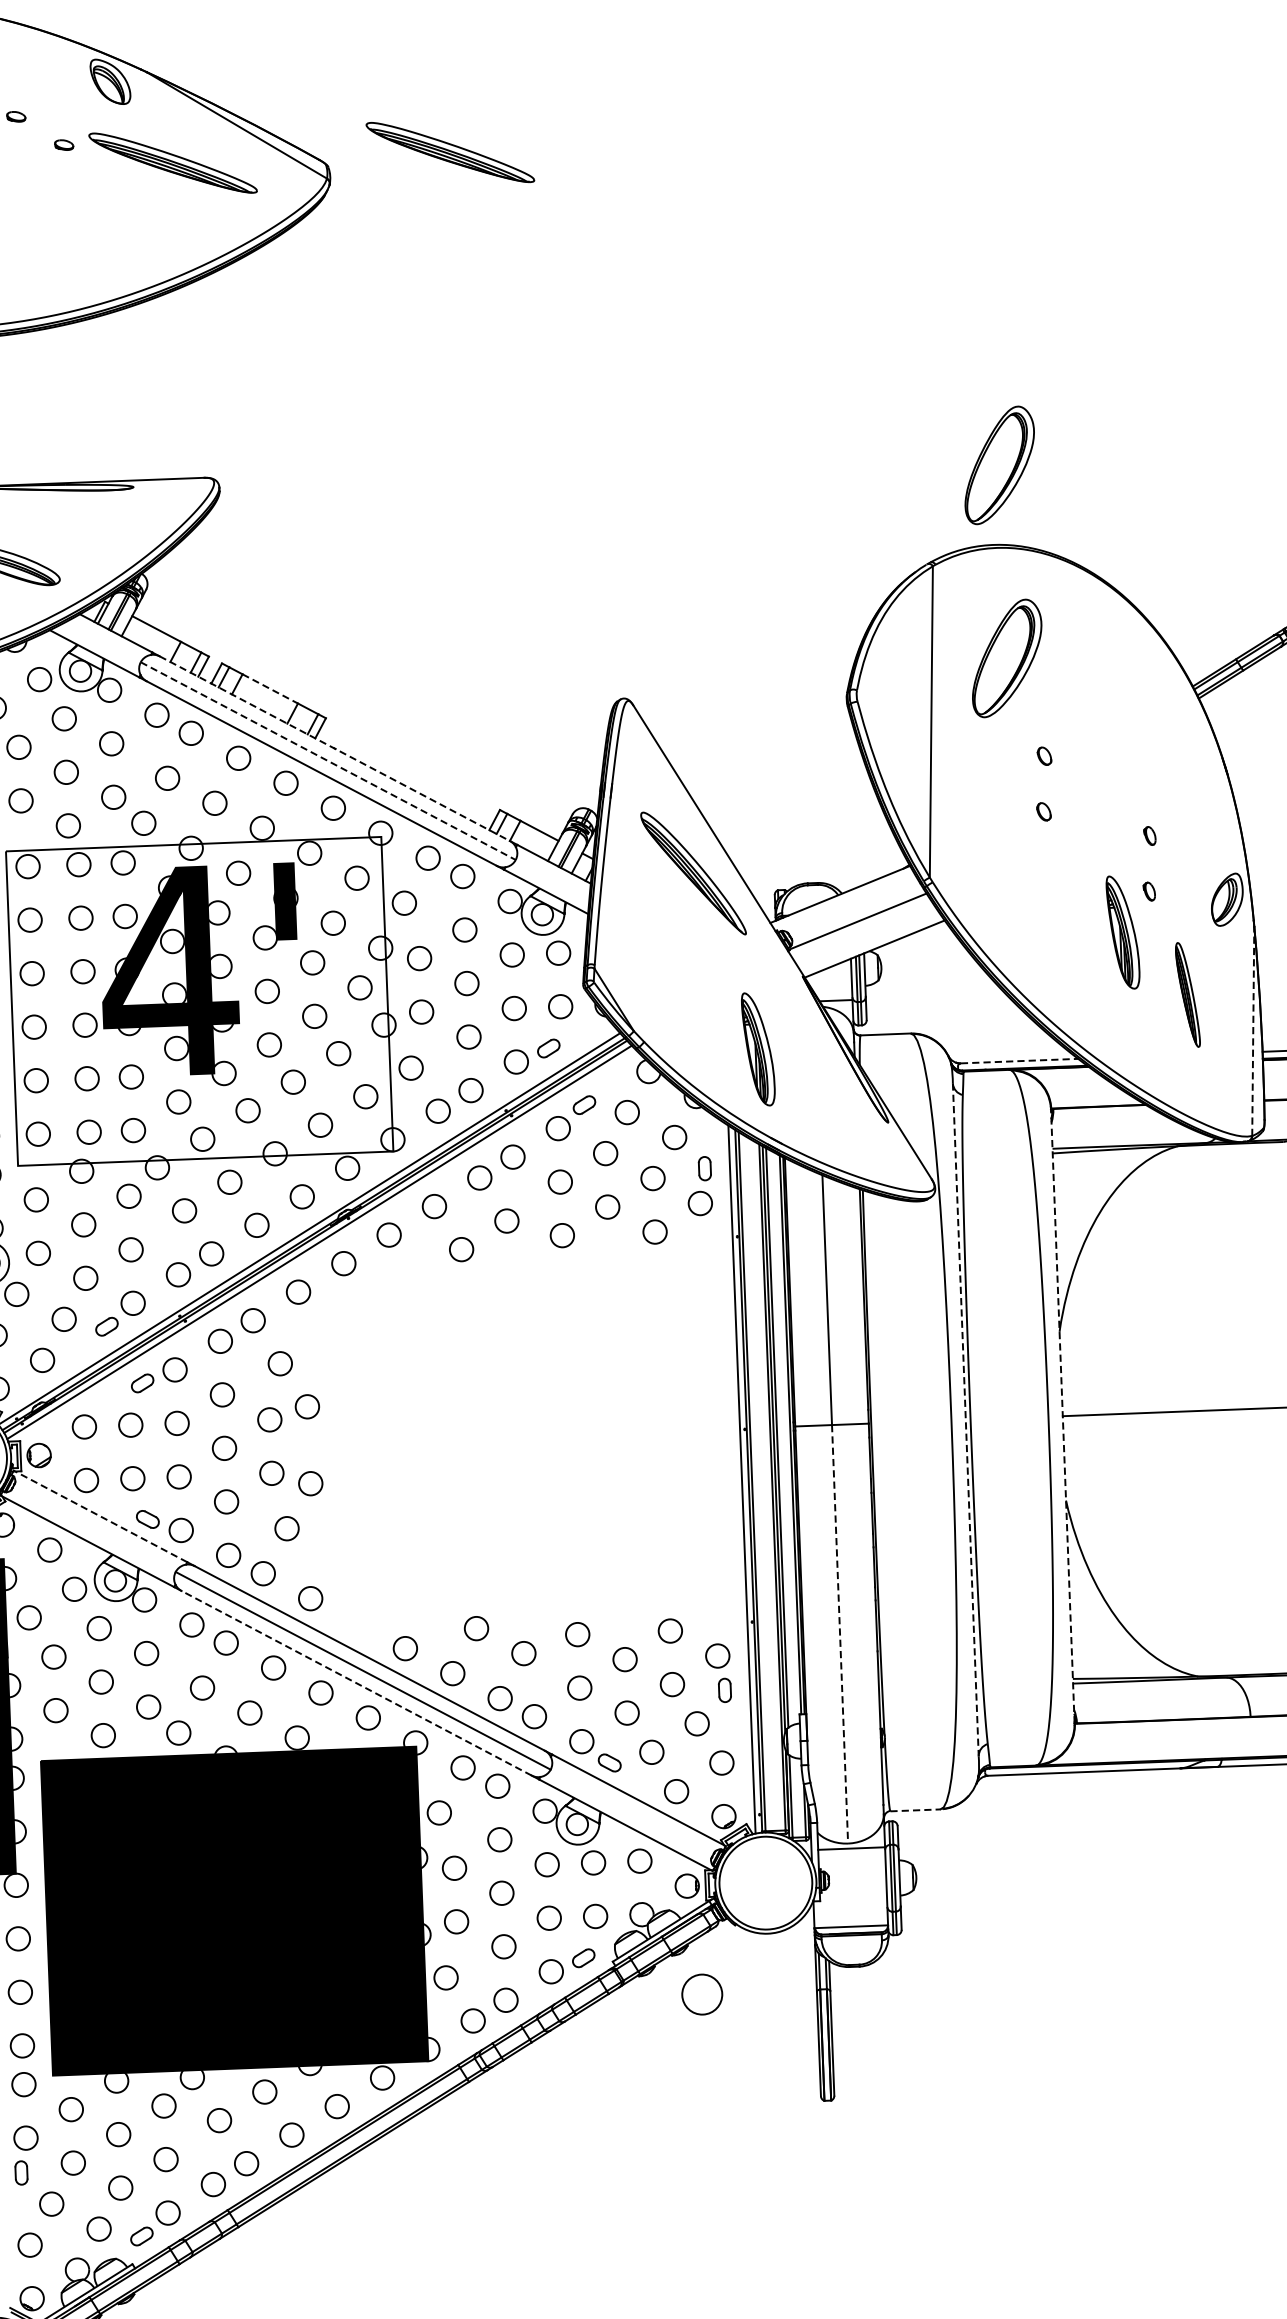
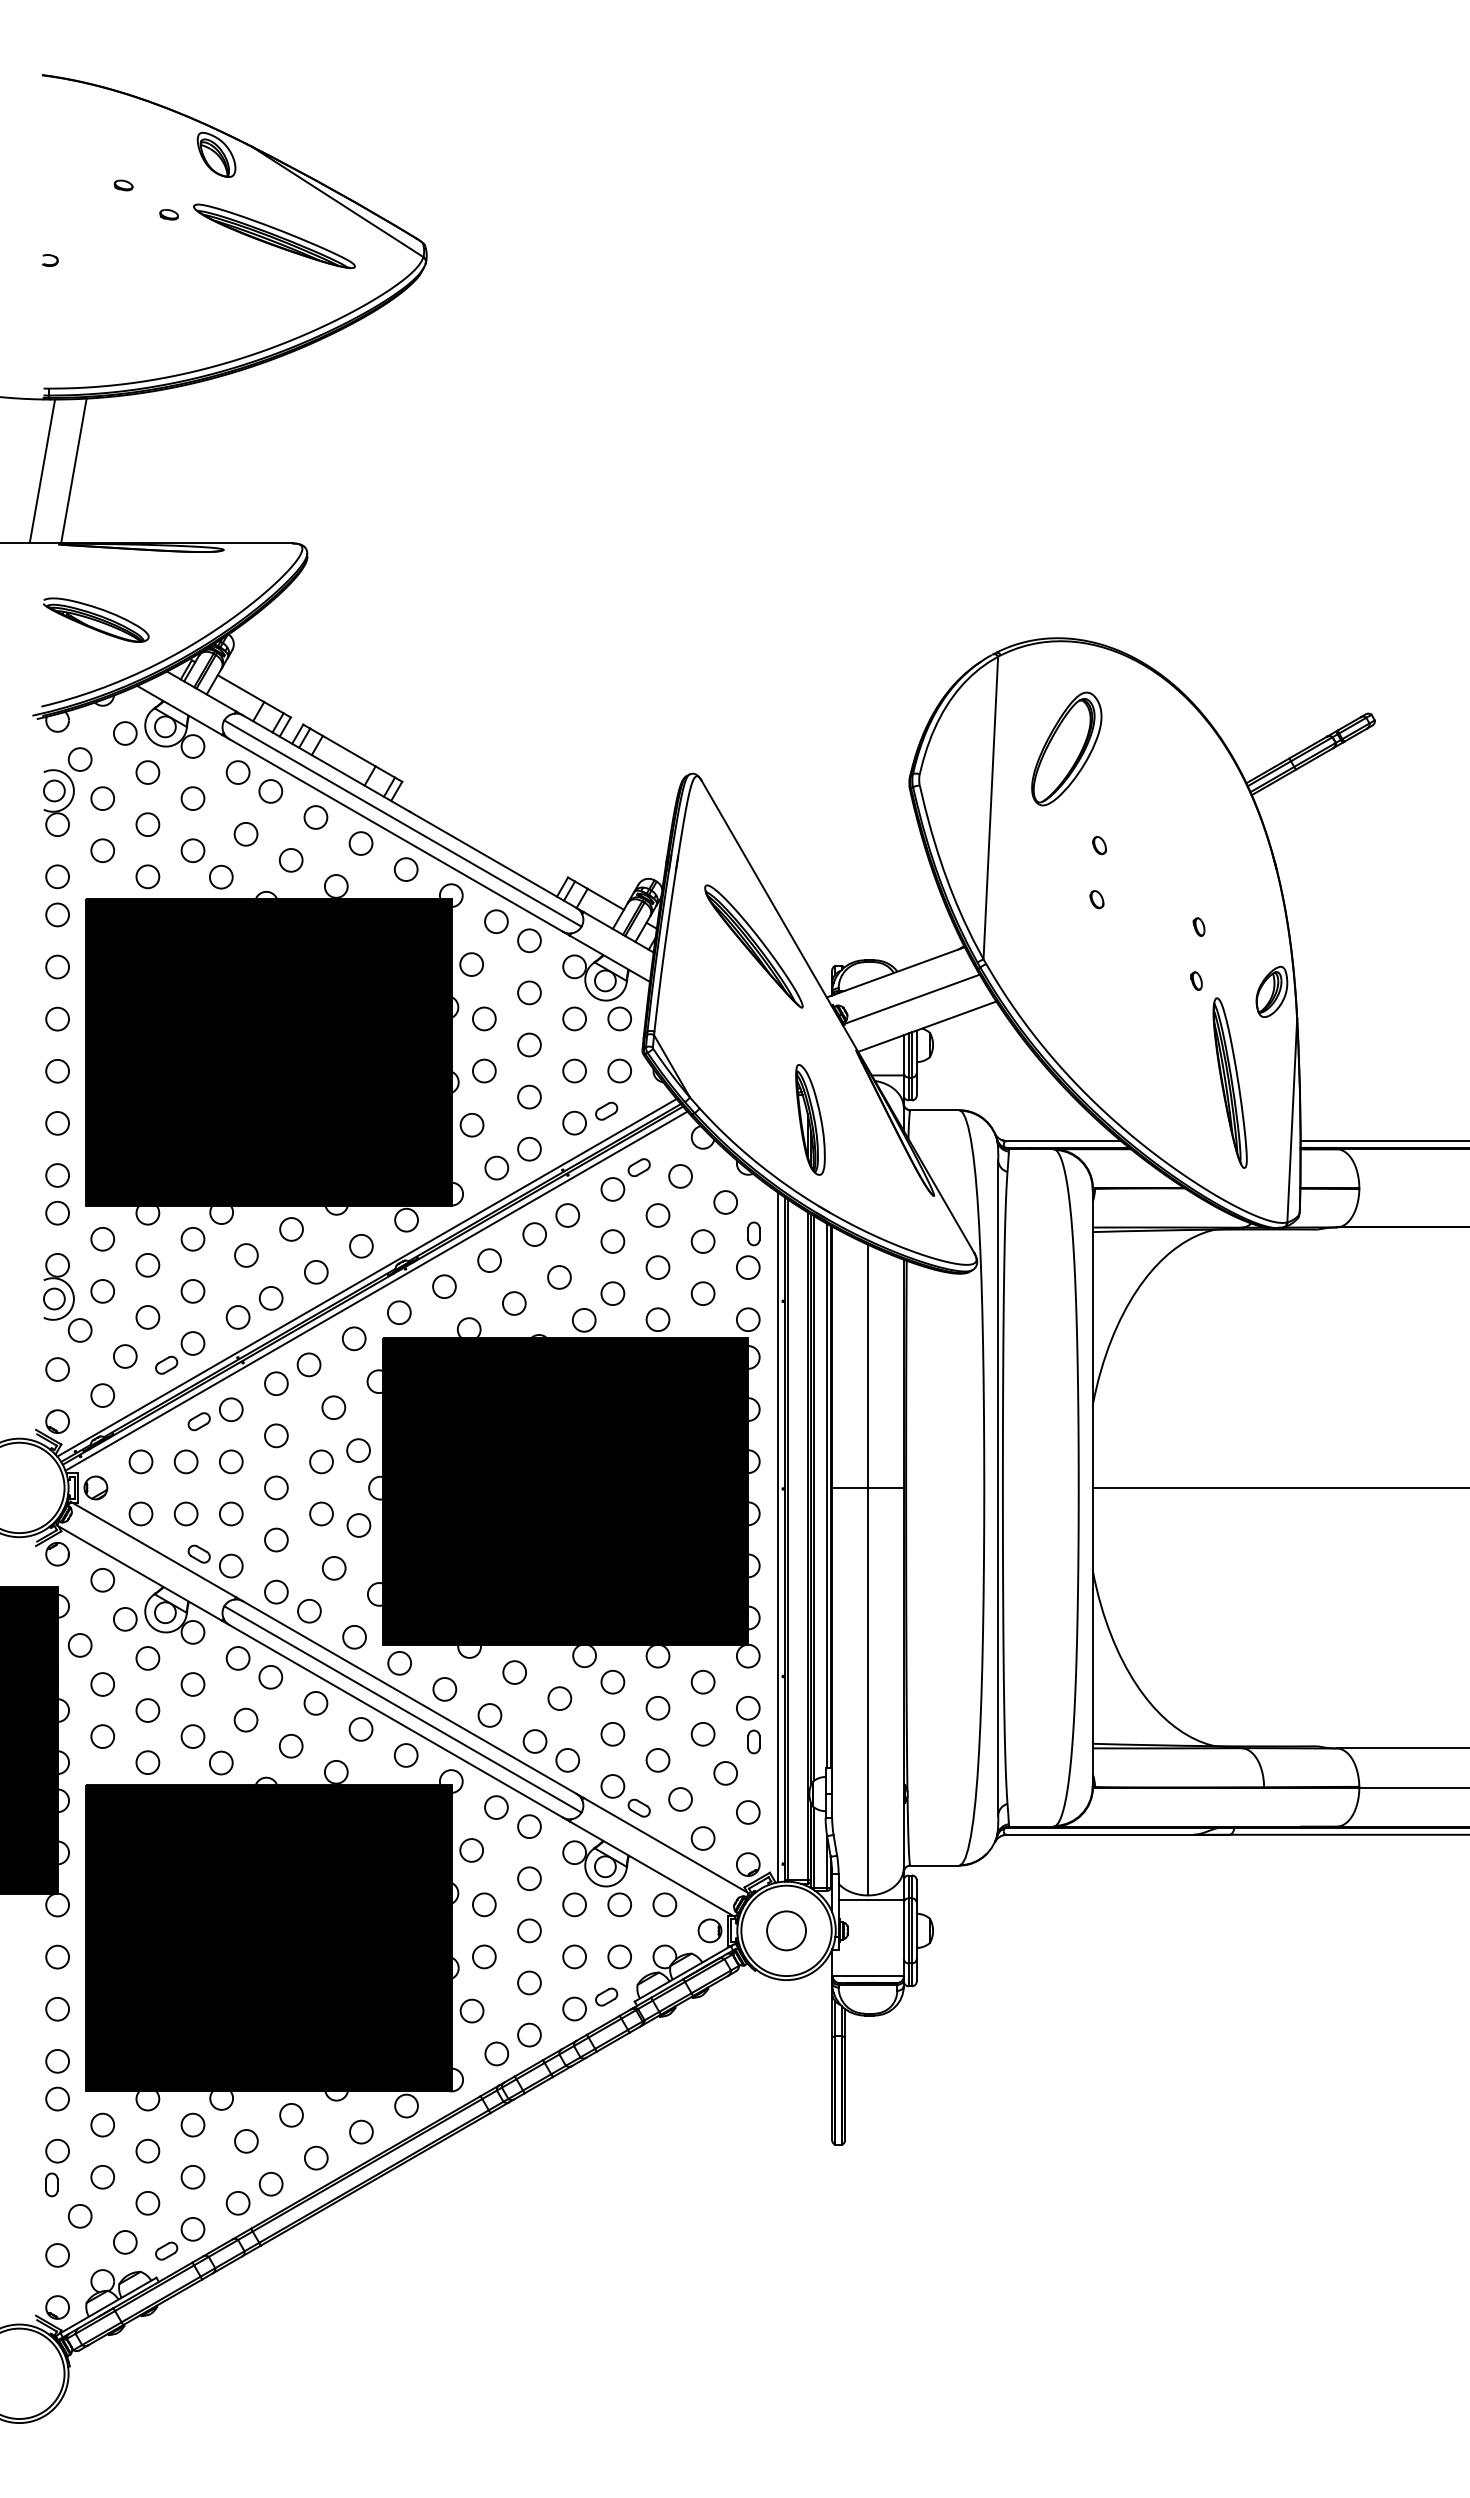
part: (450, 152) -> (544, 236), removed
part: (999, 464) -> (1066, 560), removed
line: (270, 689) -> (349, 751), dashed -> solid
line: (334, 748) -> (409, 811), dashed -> solid
line: (328, 761) -> (403, 823), dashed -> solid
part: (1123, 932) -> (1169, 1019), removed
part: (1187, 994) -> (1229, 1082), size x1.67
fill: (199, 1001) -> (268, 1052), added
line: (1253, 1030) -> (1292, 1120), dashed -> solid
line: (1020, 1061) -> (1064, 1141), dashed -> solid
line: (1062, 1415) -> (1092, 1487), dashed -> solid
line: (966, 1419) -> (998, 1487), dashed -> solid
part: (519, 1440) -> (563, 1491), added
line: (99, 1516) -> (152, 1549), dashed -> solid
line: (839, 1634) -> (867, 1691), dashed -> solid
line: (357, 1683) -> (396, 1721), dashed -> solid
line: (915, 1810) -> (934, 1865), dashed -> solid
circle: (702, 1994) -> (786, 1930), moved

